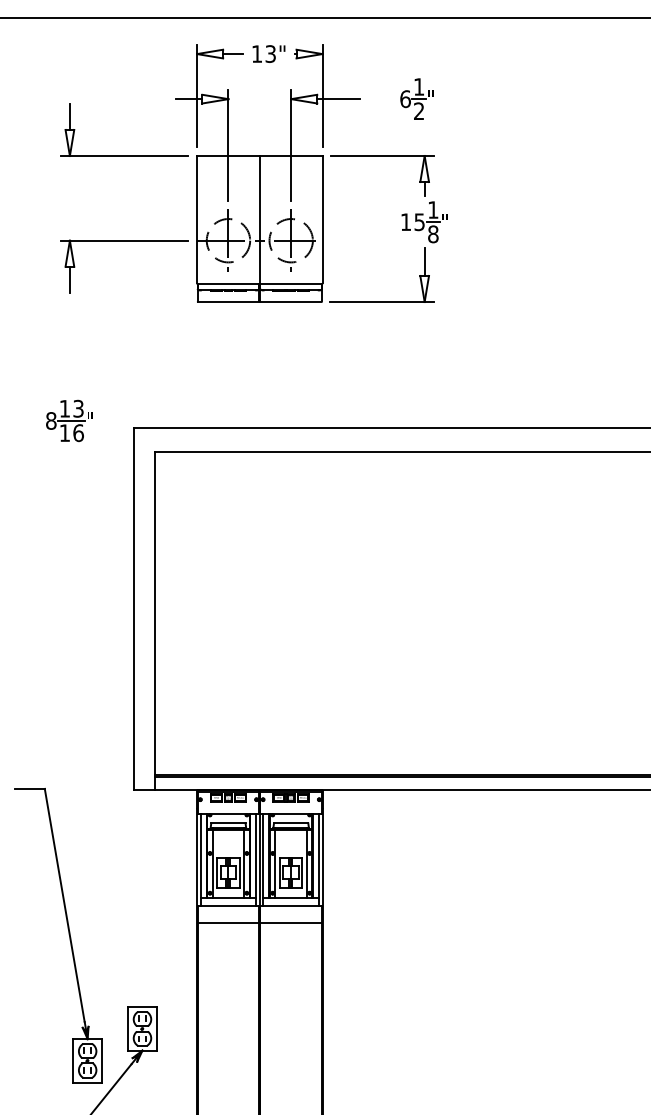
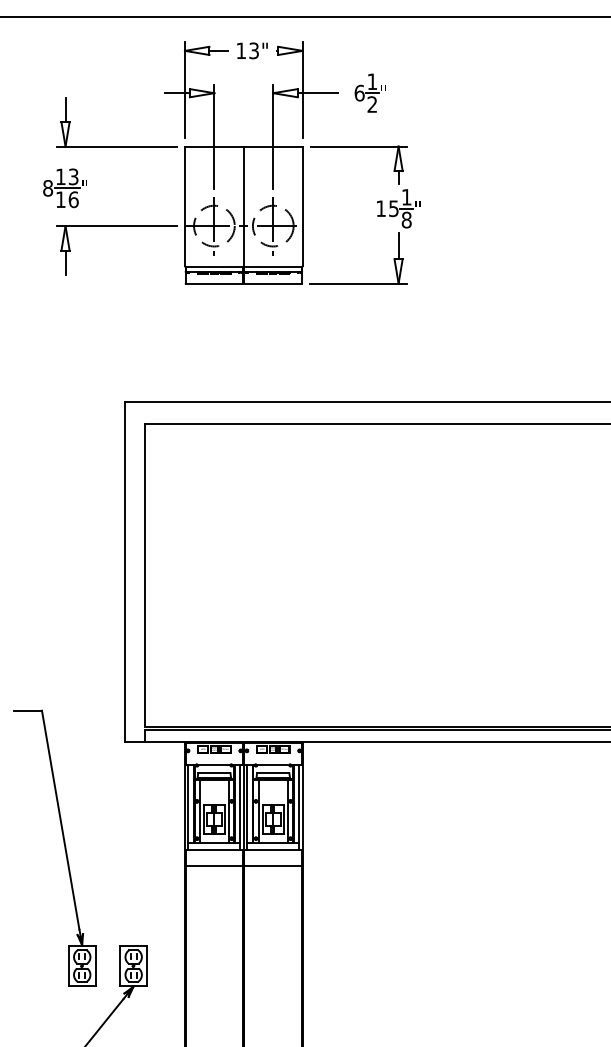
part: (416, 98) -> (369, 92), moved
part: (68, 421) -> (64, 188), moved
part: (67, 930) -> (63, 843), moved

